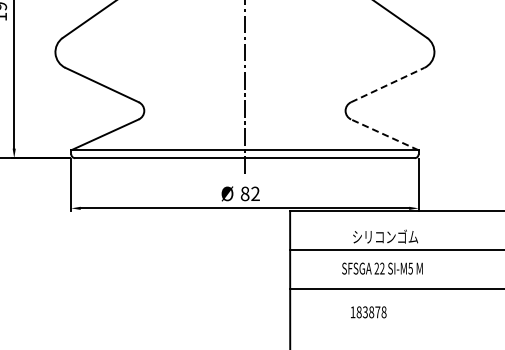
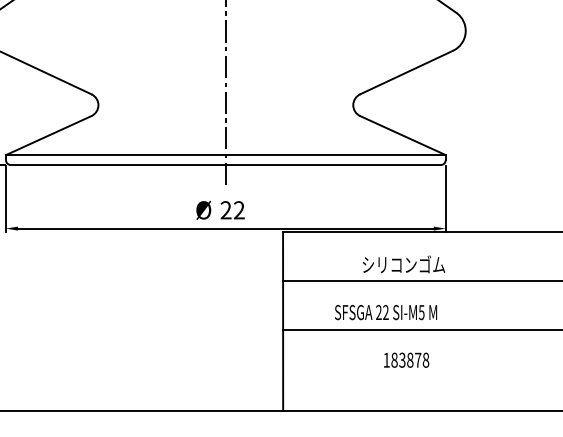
line: (388, 84) -> (407, 71), dashed -> solid
line: (384, 134) -> (402, 135), dashed -> solid
text: (244, 193) -> (225, 209), 82 -> 22
text: (382, 268) -> (386, 312), moved
text: (368, 312) -> (406, 360), moved

